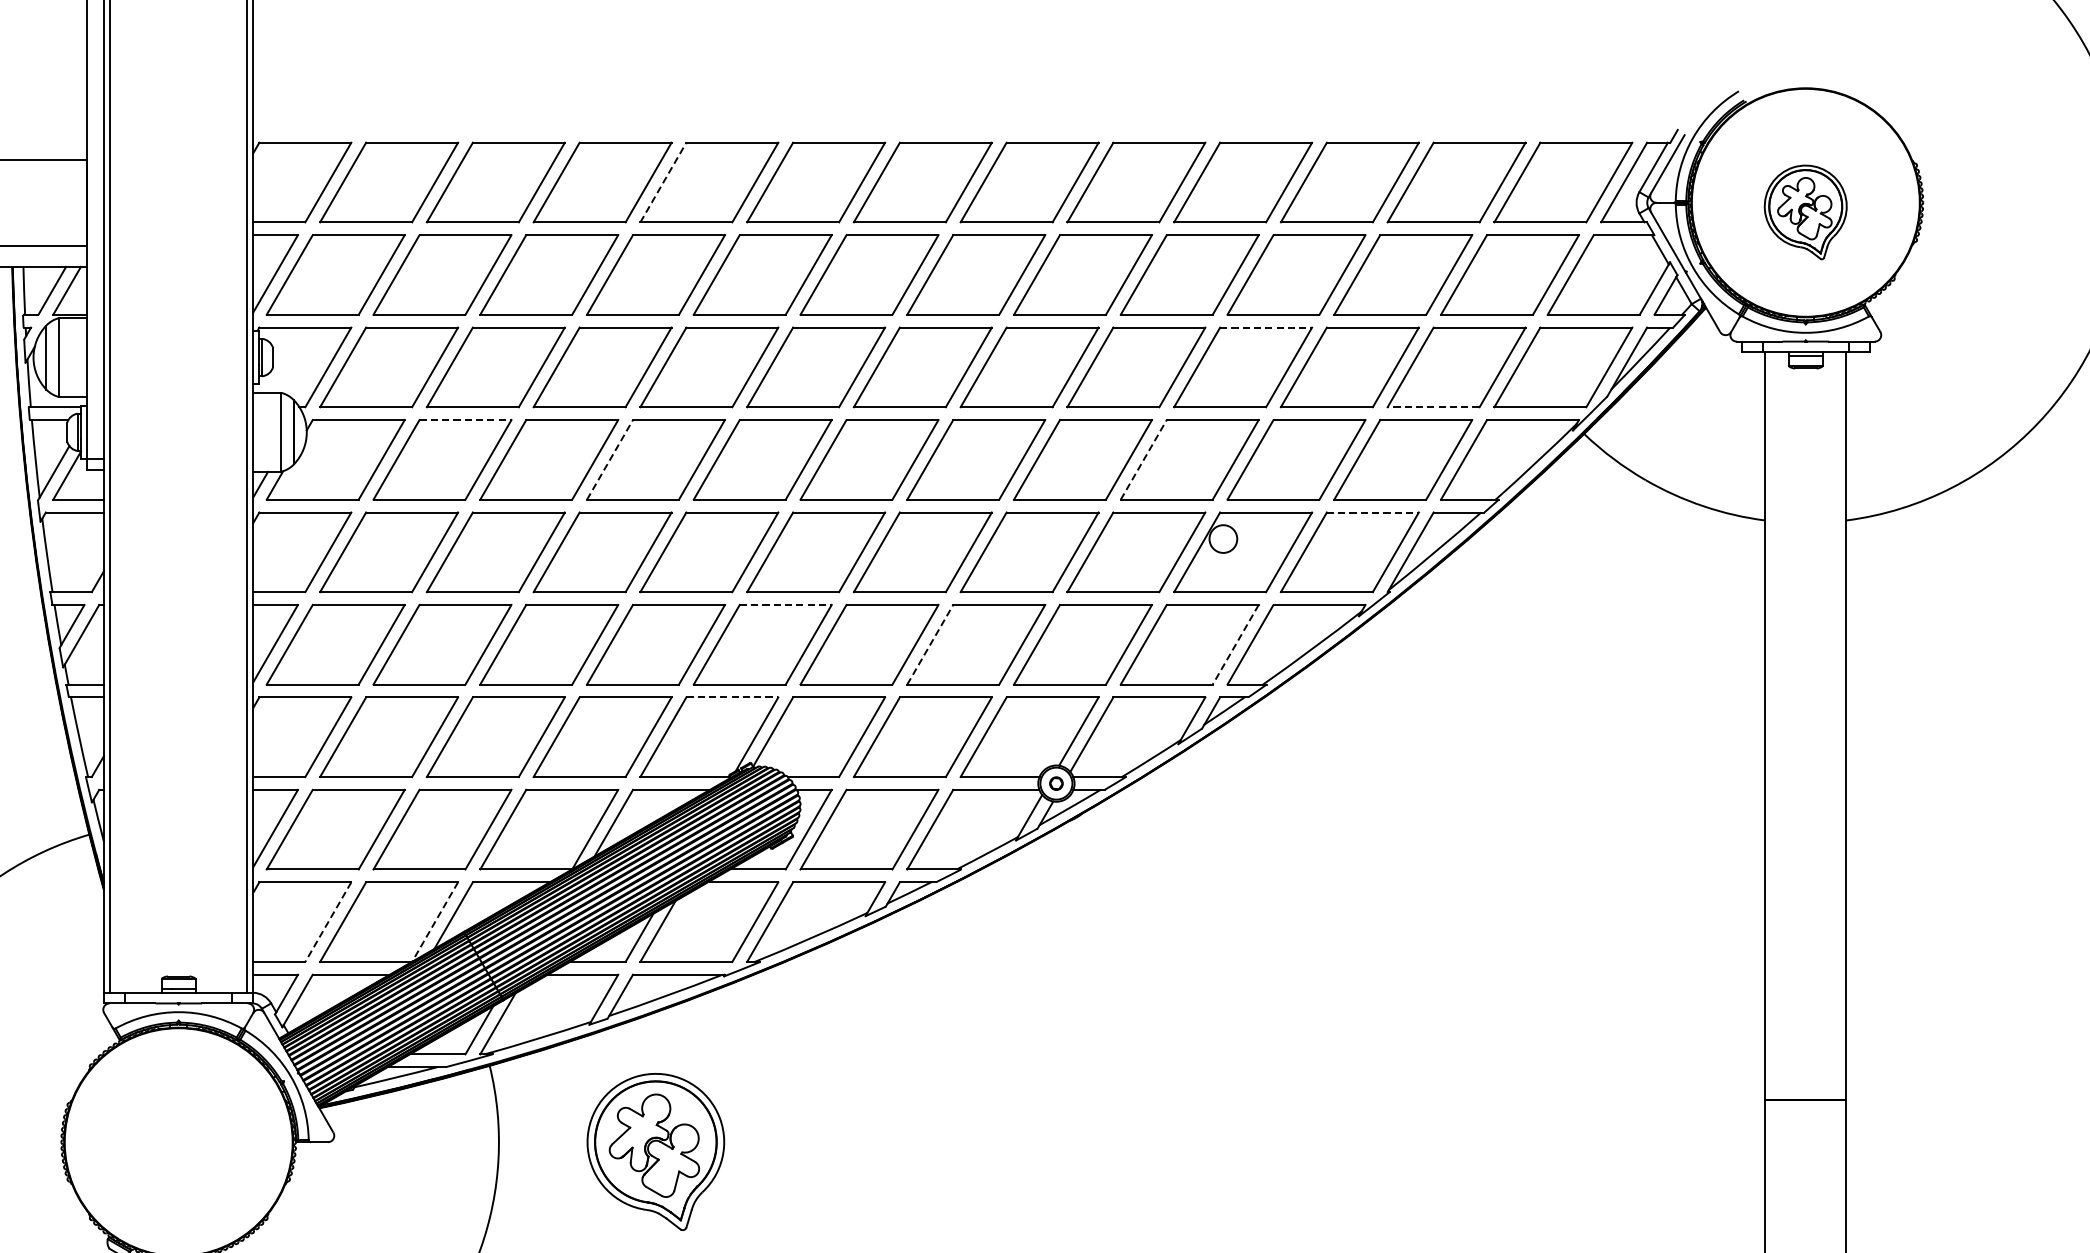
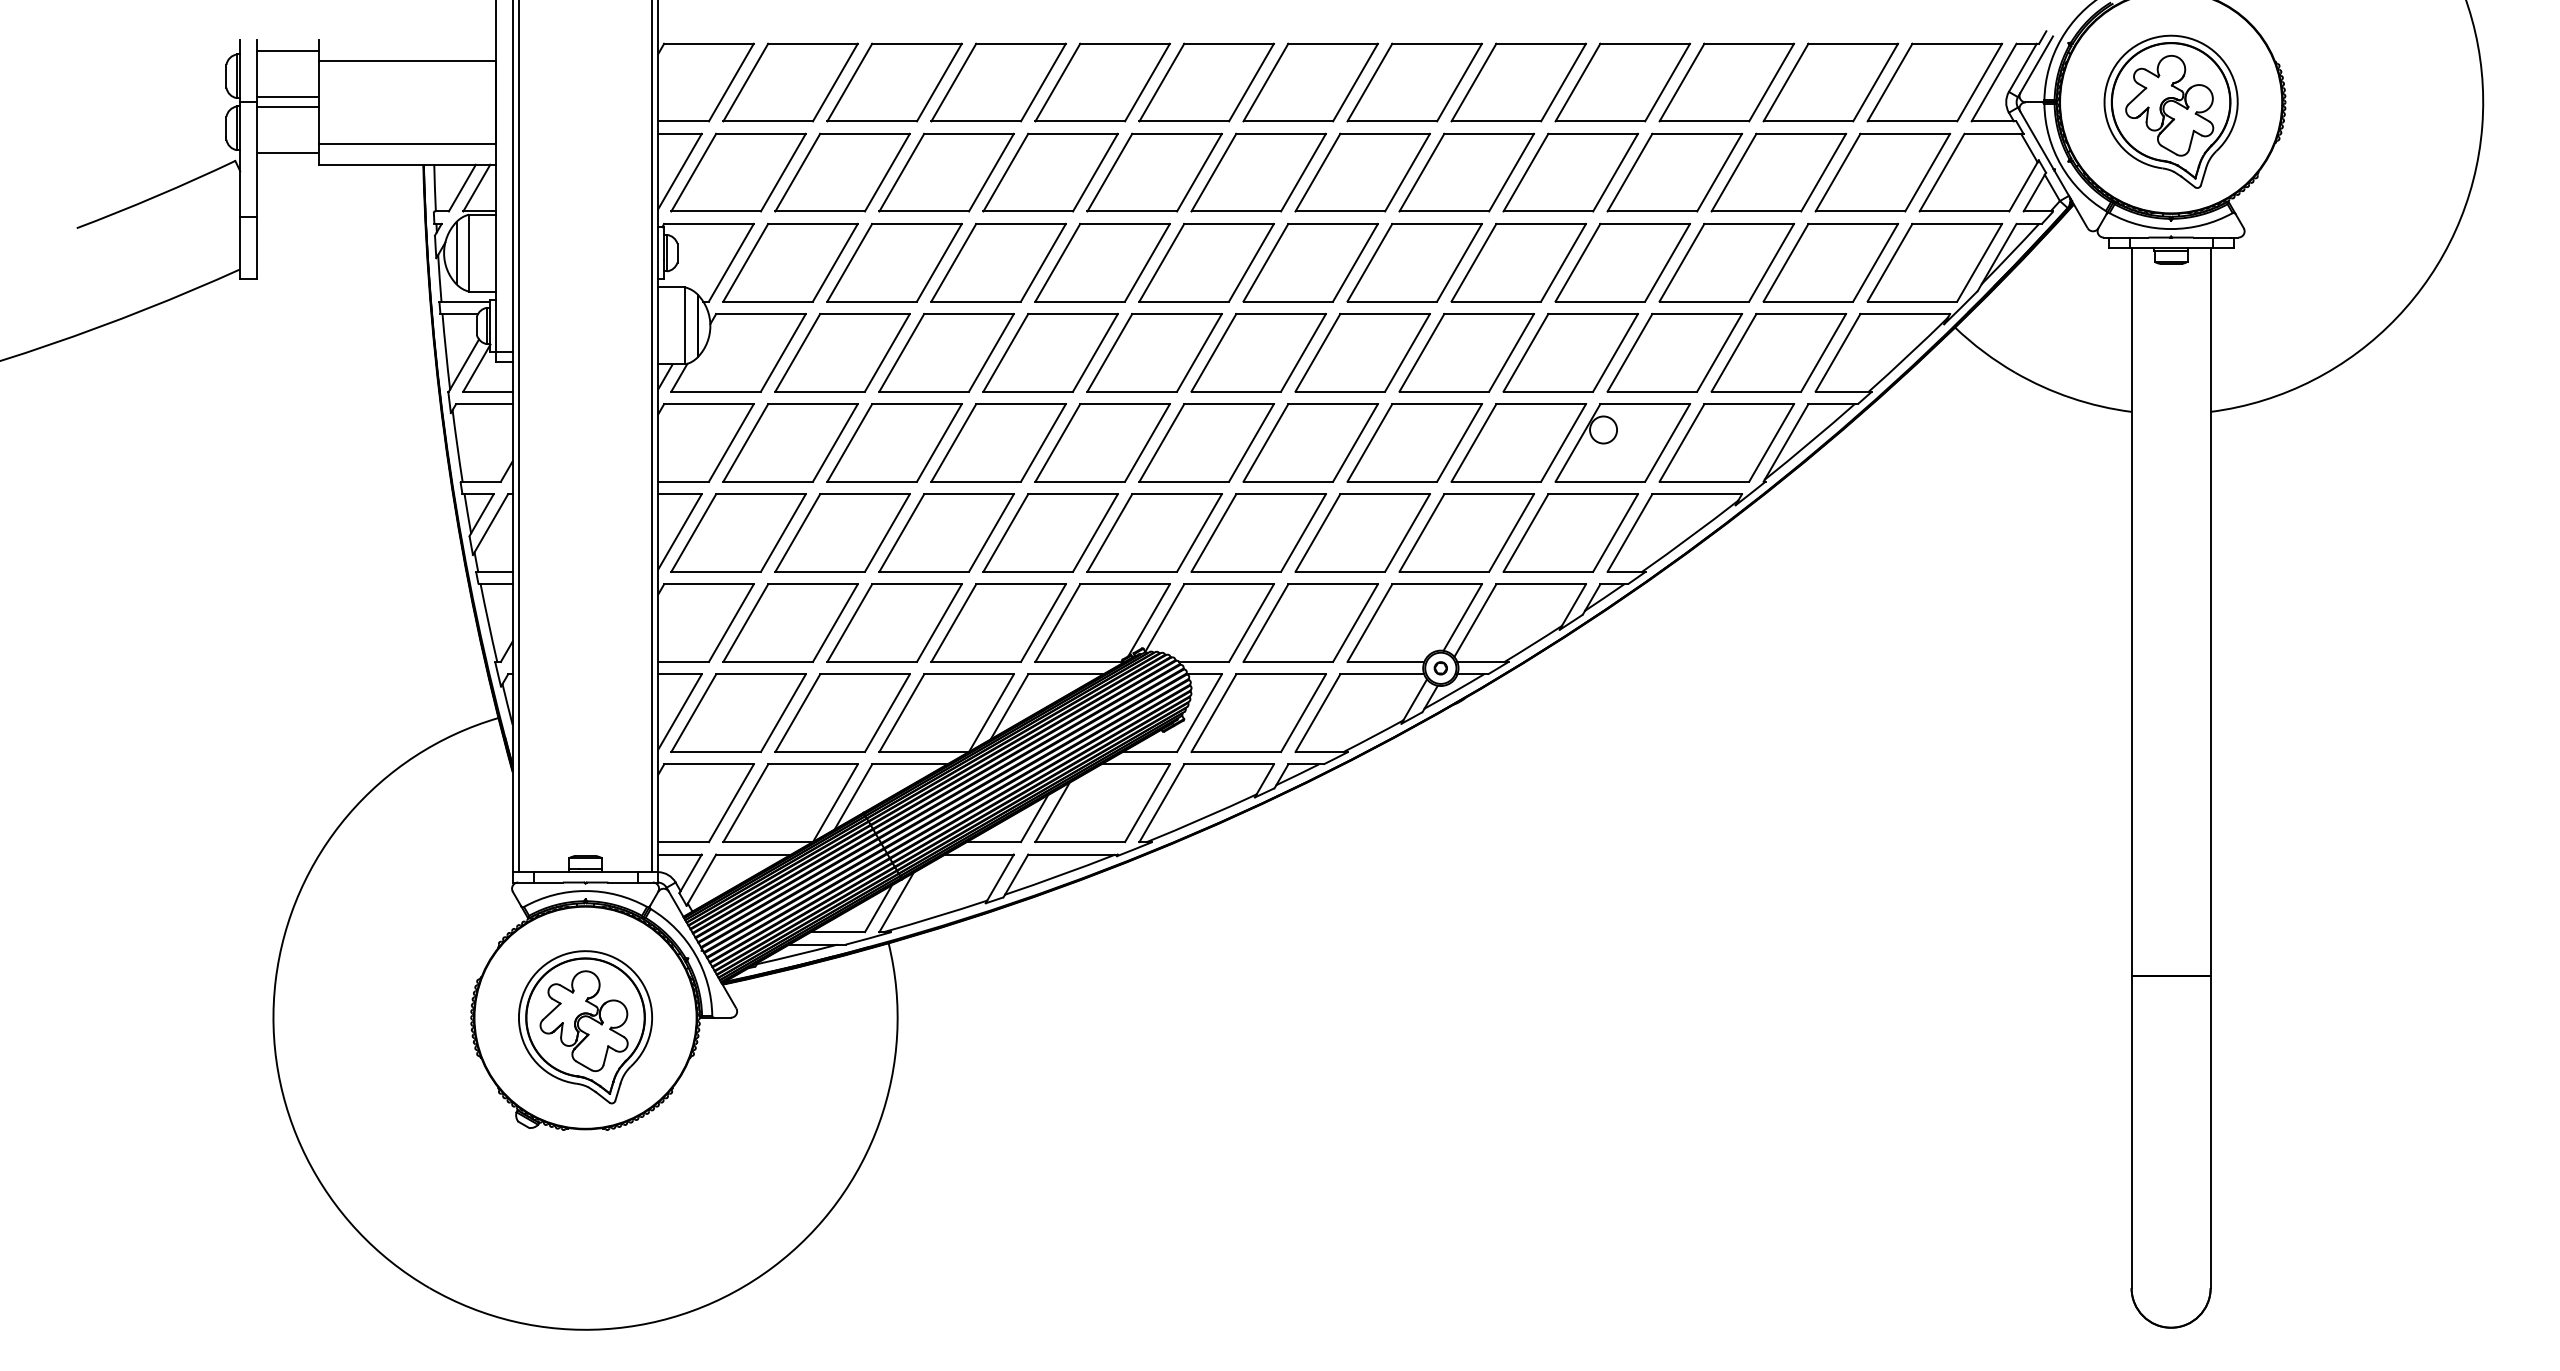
line: (663, 182) -> (1057, 82), dashed -> solid
part: (1805, 212) -> (2170, 111), size x1.67
line: (1266, 327) -> (1645, 223), dashed -> solid
line: (1433, 407) -> (1808, 301), dashed -> solid
line: (465, 420) -> (865, 314), dashed -> solid
line: (609, 459) -> (1005, 352), dashed -> solid
line: (1143, 459) -> (1525, 352), dashed -> solid
line: (1373, 512) -> (1749, 404), dashed -> solid
line: (786, 605) -> (1177, 494), dashed -> solid
line: (929, 645) -> (1317, 533), dashed -> solid
line: (1235, 645) -> (1615, 533), dashed -> solid
line: (732, 697) -> (1125, 584), dashed -> solid
line: (328, 922) -> (731, 803), dashed -> solid
line: (435, 922) -> (835, 803), dashed -> solid
part: (655, 1152) -> (585, 1027), moved

